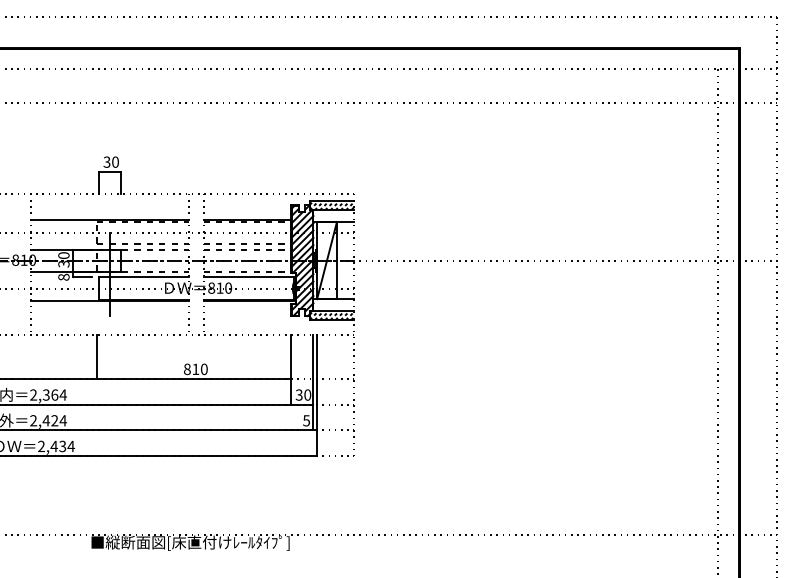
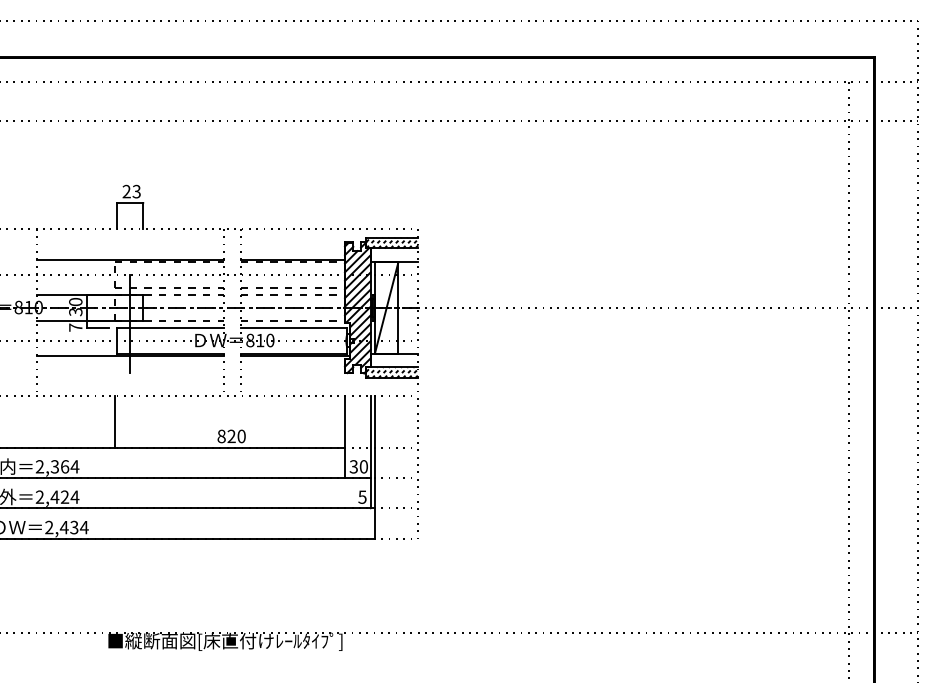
text: (110, 161) -> (130, 190), 30 -> 23
text: (63, 276) -> (75, 326), 8 -> 7
text: (195, 368) -> (231, 435), 810 -> 820

